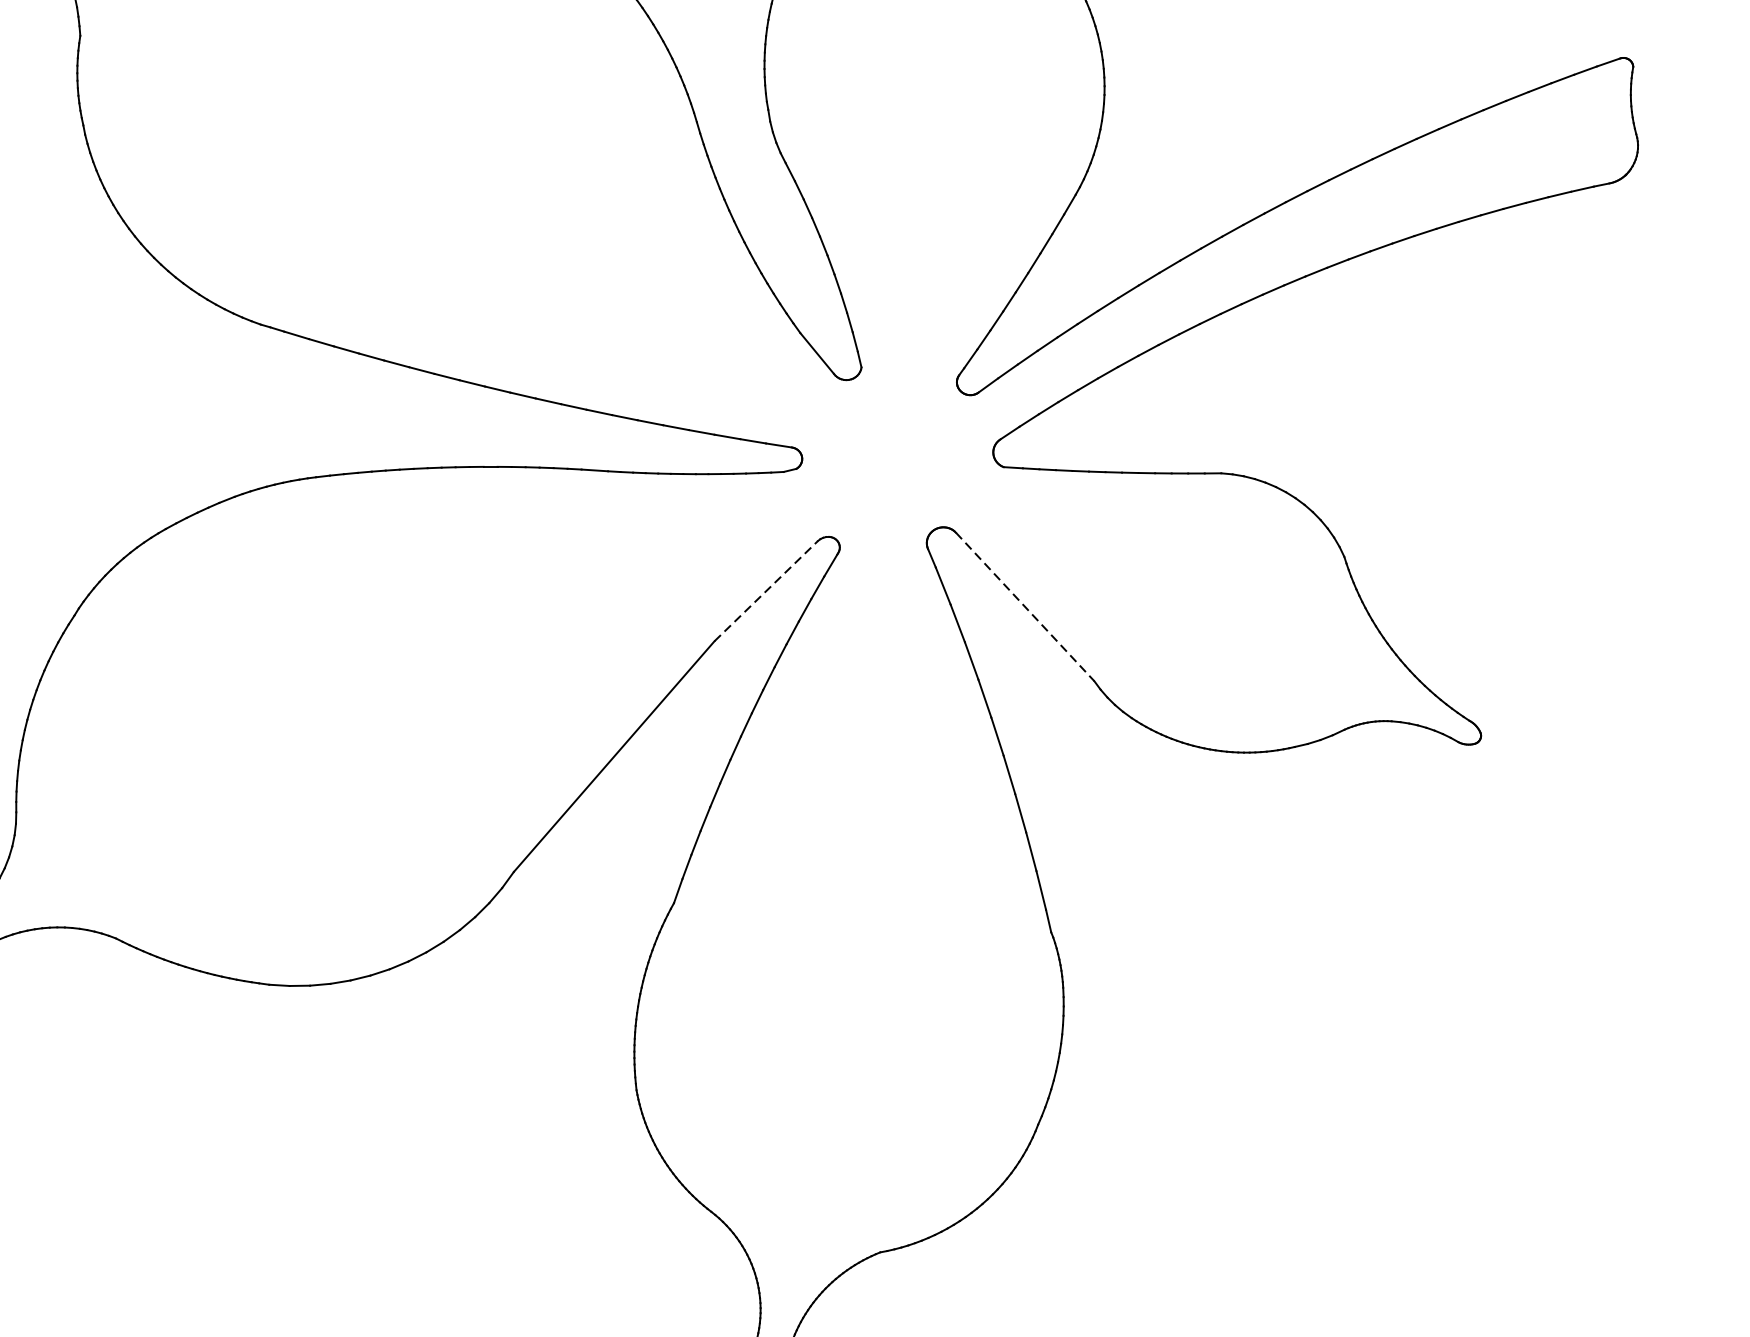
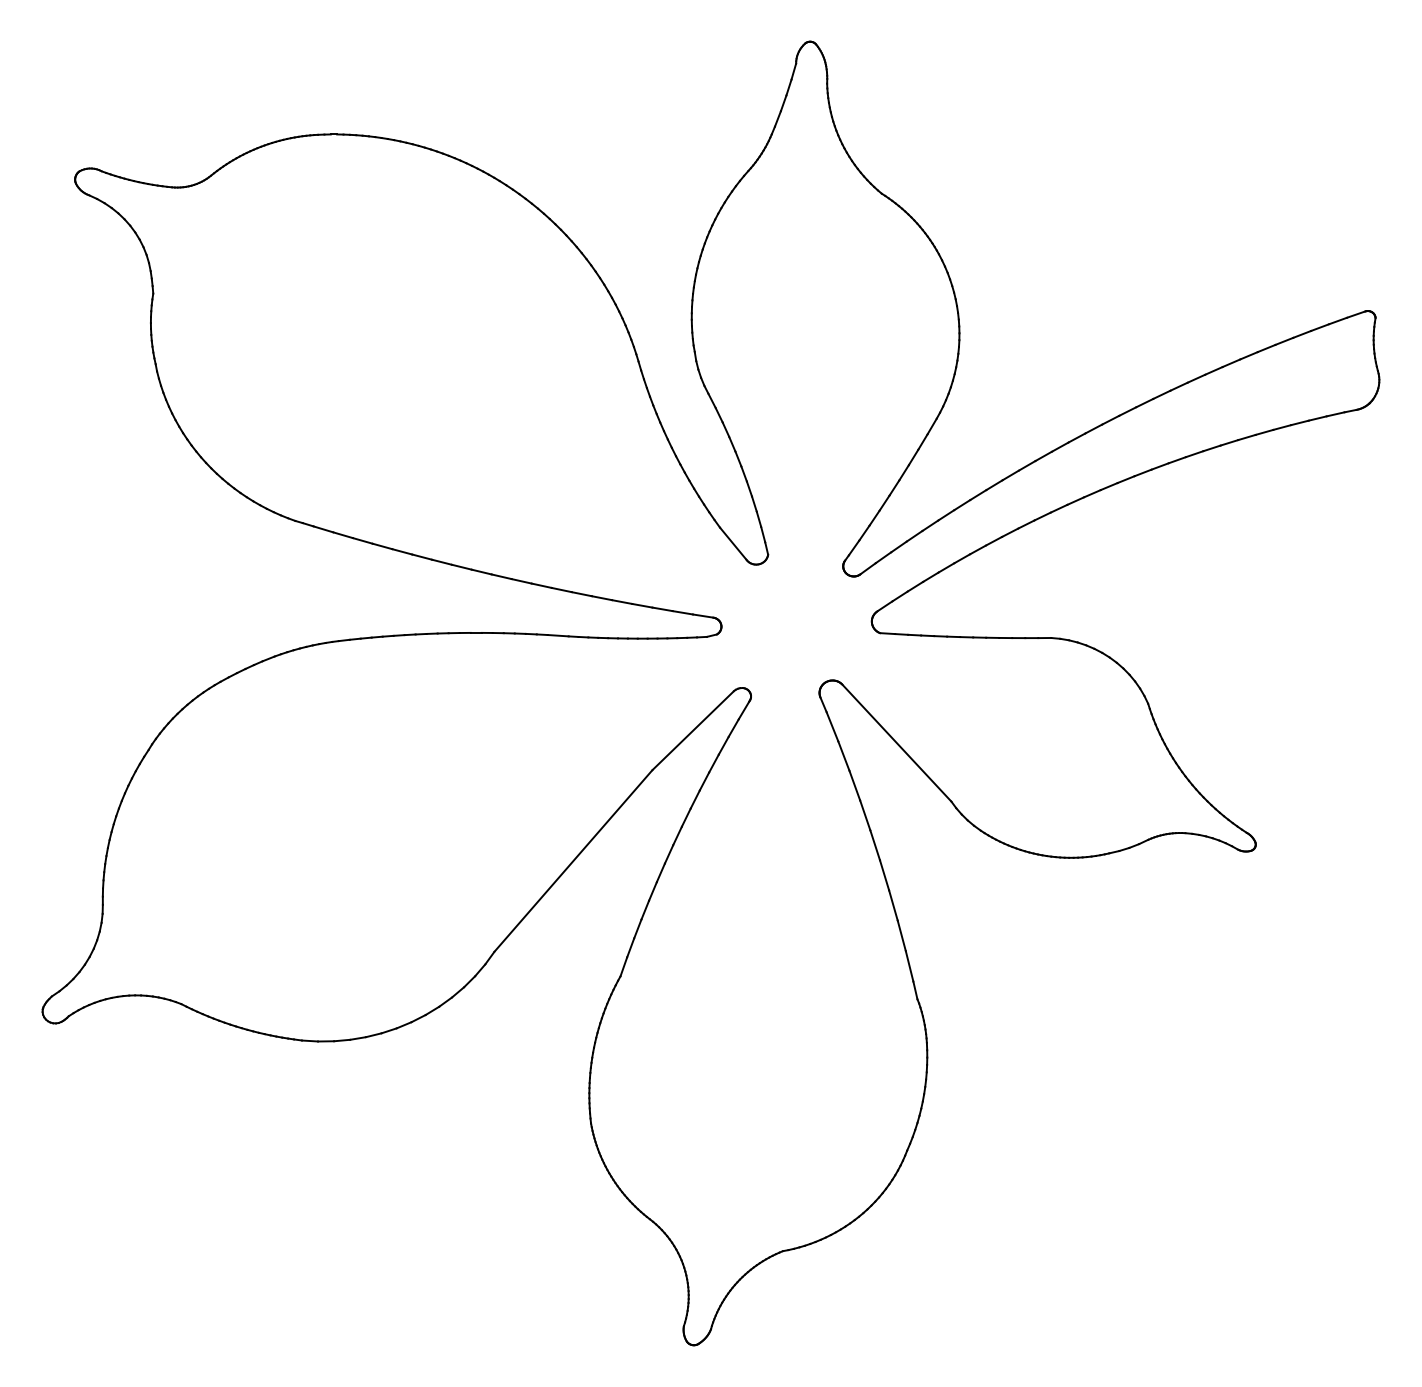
line: (766, 590) -> (693, 730), dashed -> solid
line: (1024, 607) -> (896, 743), dashed -> solid

